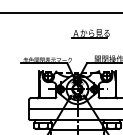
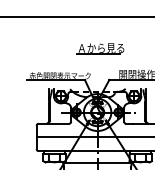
part: (90, 33) -> (100, 48), moved

